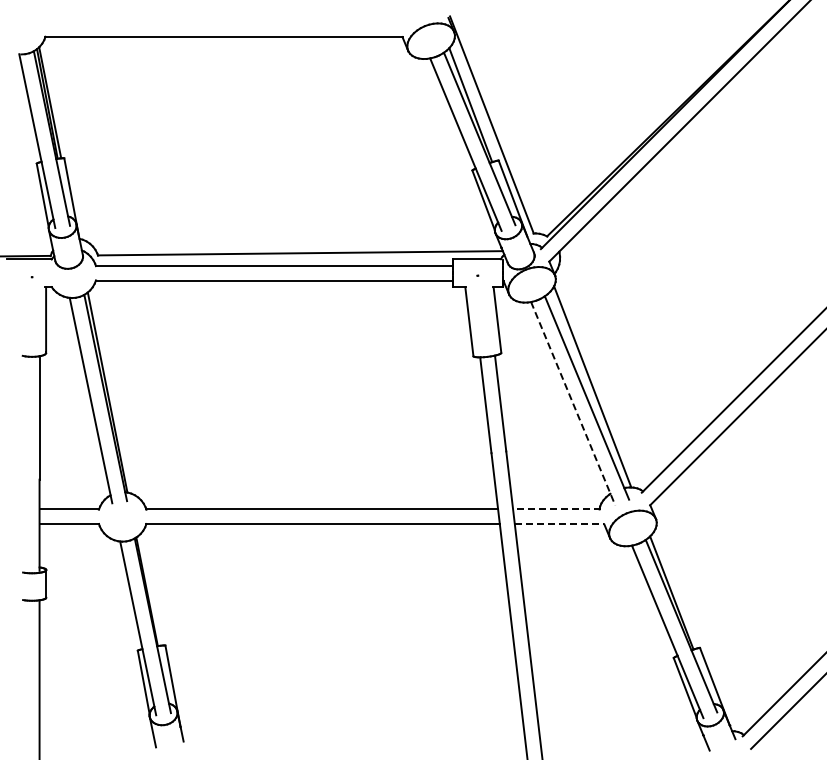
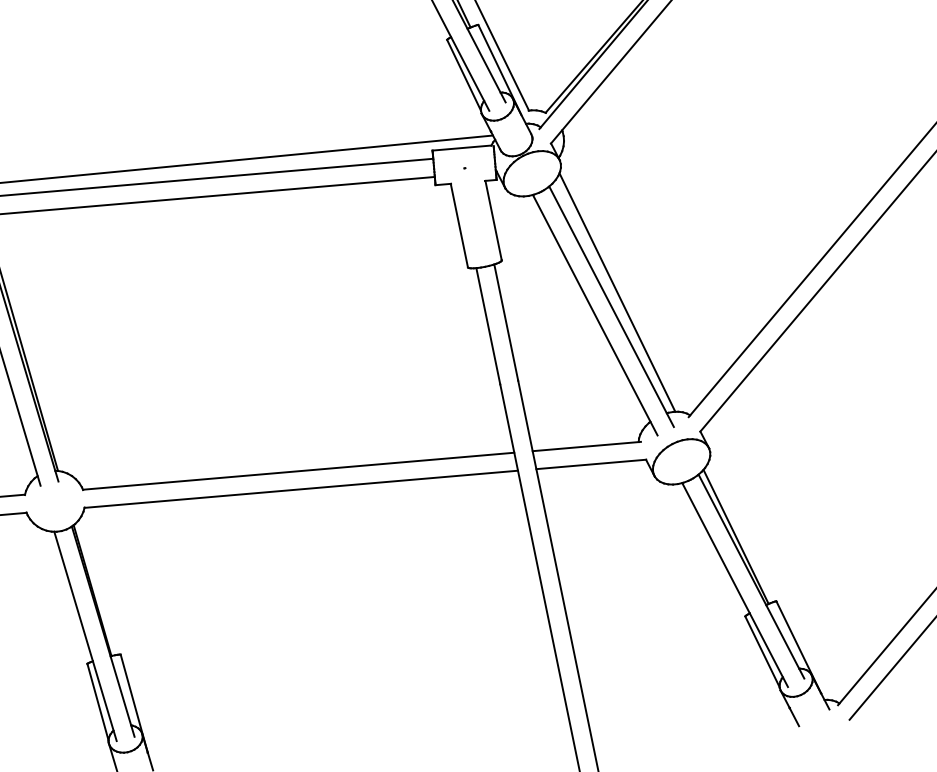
line: (573, 404) -> (595, 316), dashed -> solid
line: (556, 509) -> (585, 446), dashed -> solid
line: (559, 524) -> (591, 464), dashed -> solid

